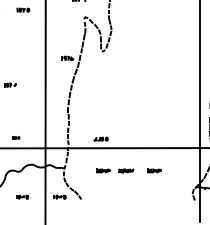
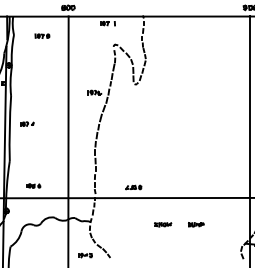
part: (15, 137) -> (33, 185), size x1.67
part: (103, 170) -> (136, 224), removed
part: (22, 197) -> (41, 255), removed

